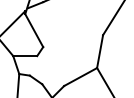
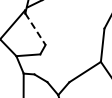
line: (34, 30) -> (35, 29), solid -> dashed

